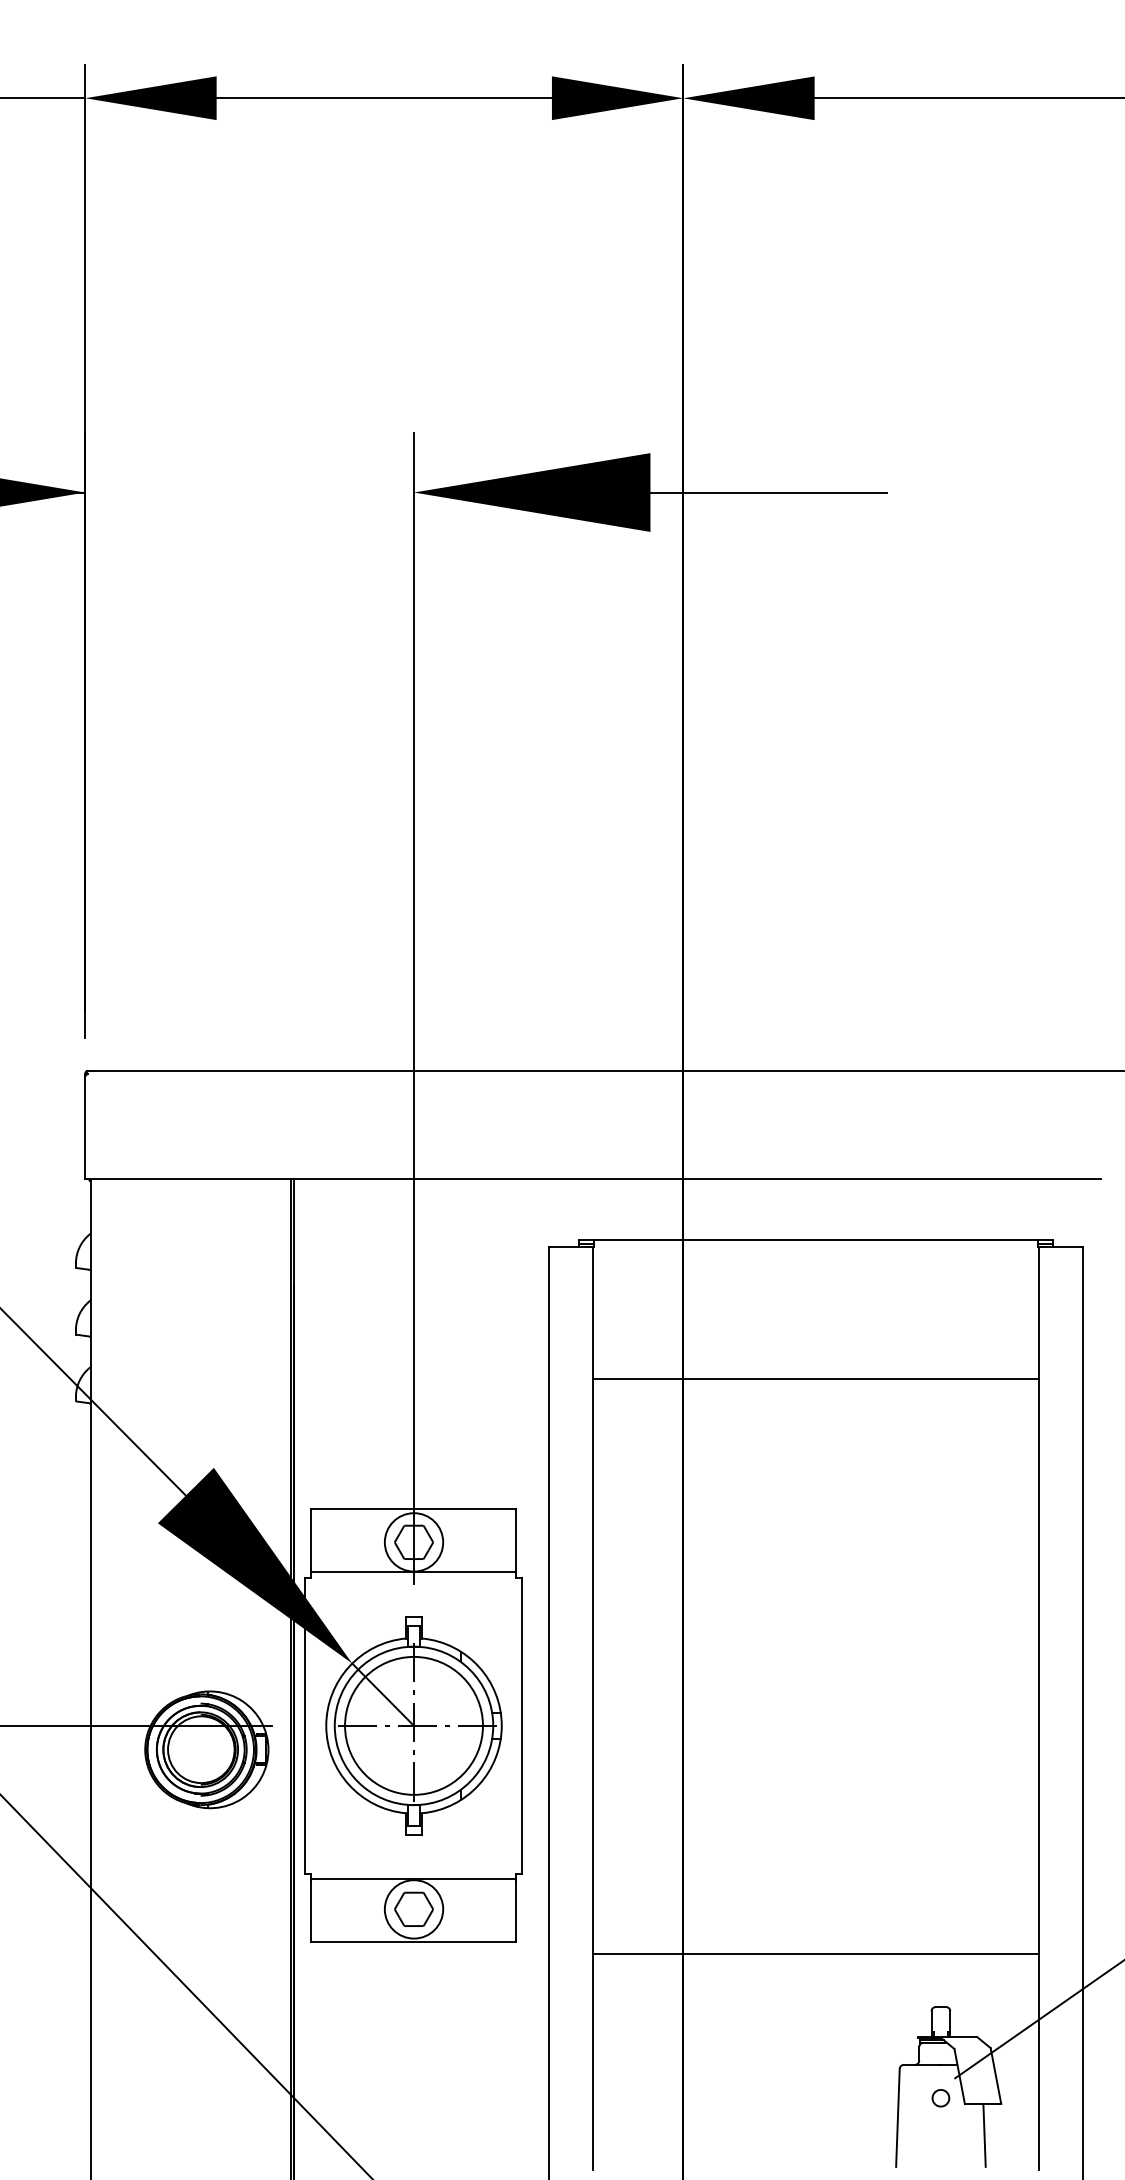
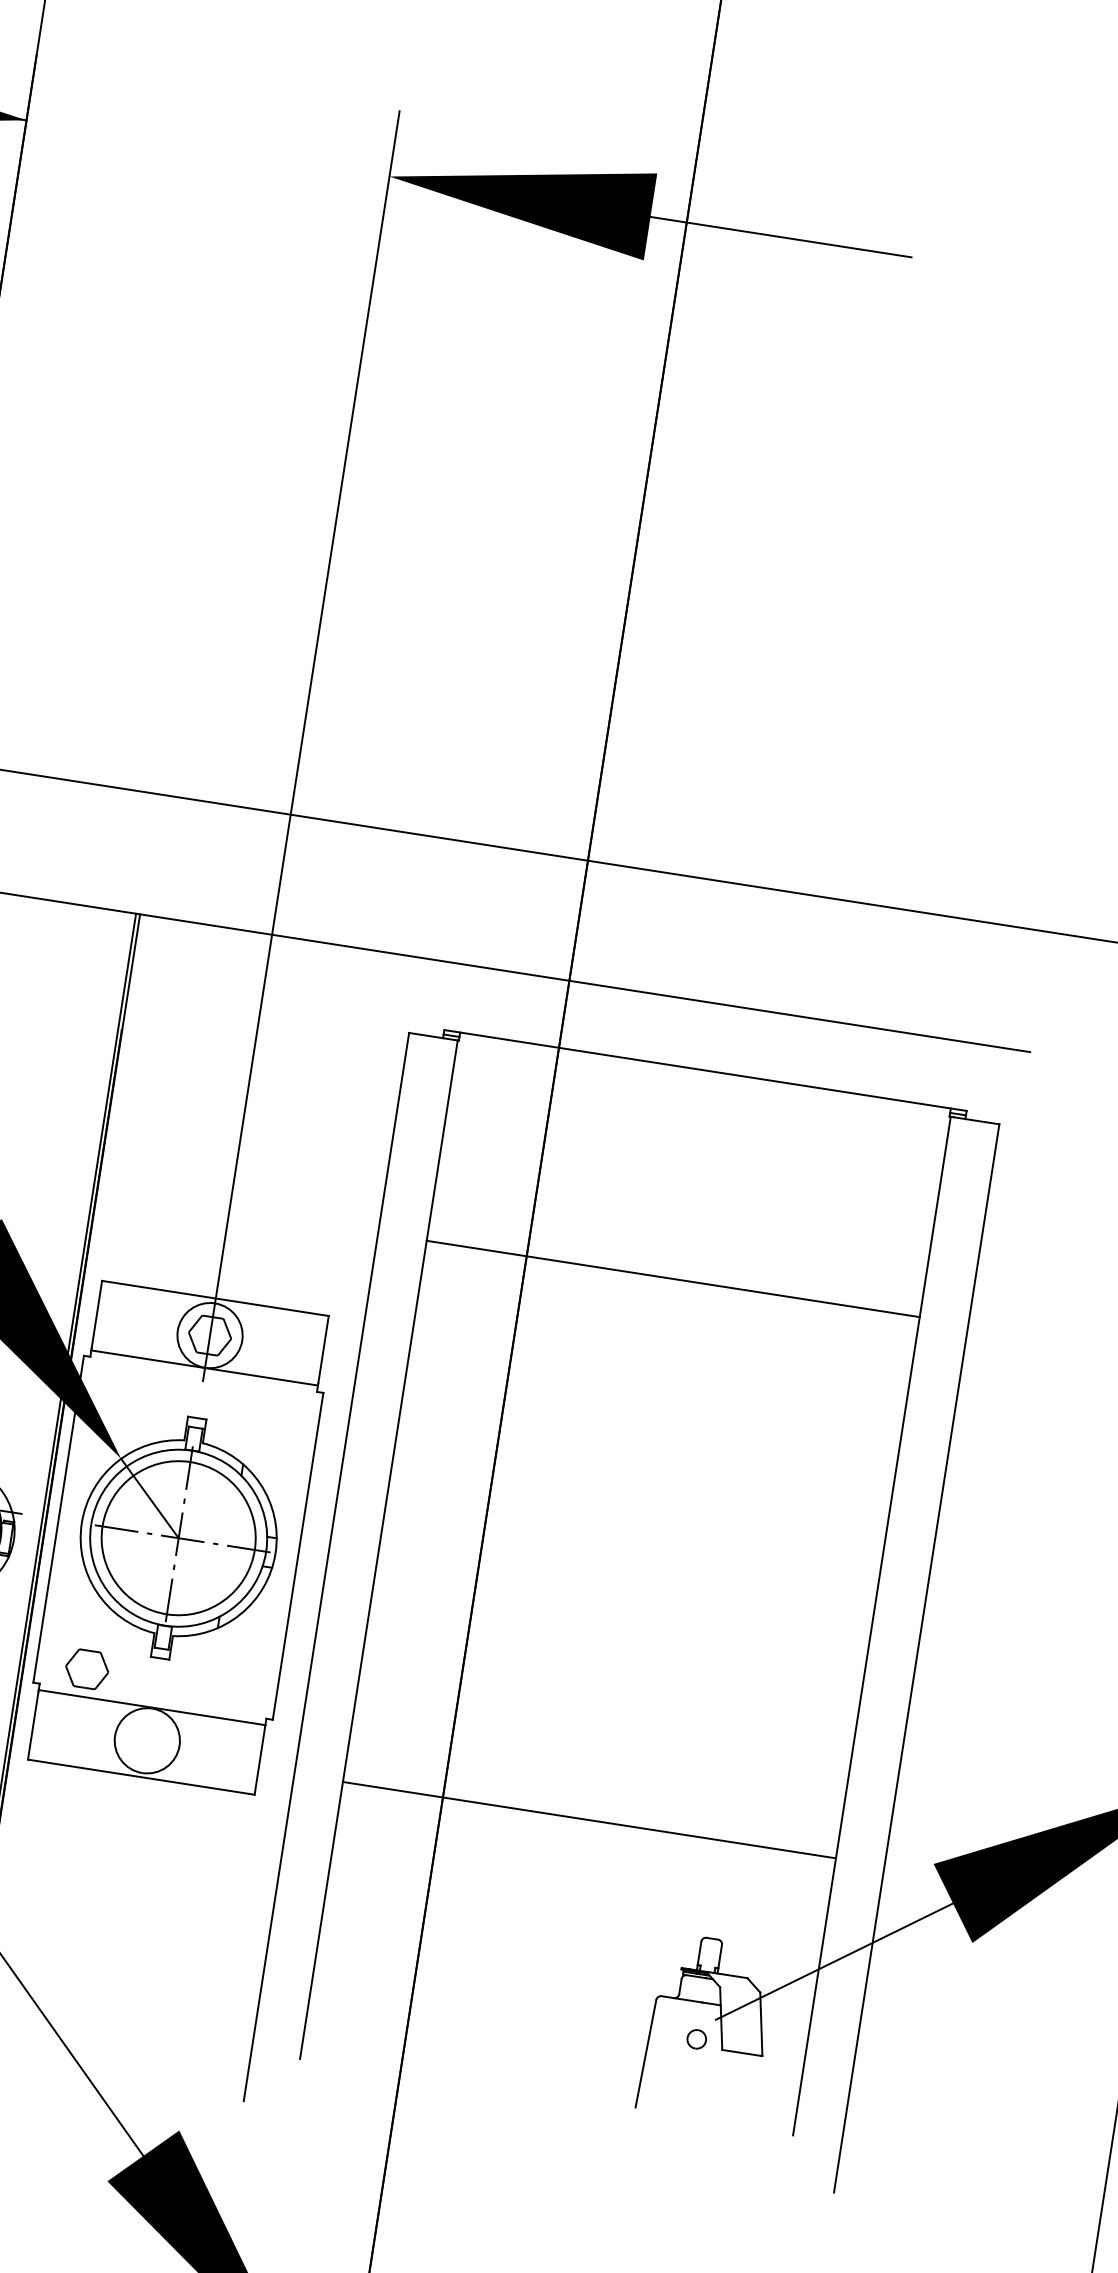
line: (815, 1378) -> (672, 1278), moved
part: (413, 1908) -> (86, 1668), moved
line: (815, 1954) -> (588, 1820), moved
line: (984, 2135) -> (738, 2087), removed

